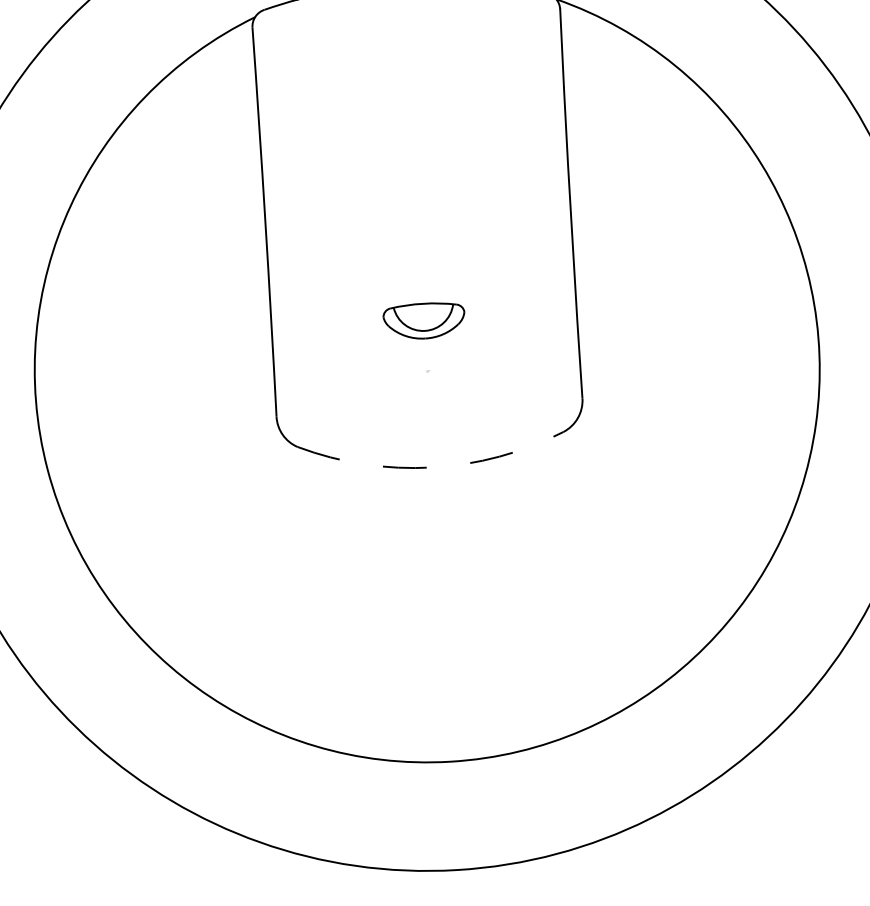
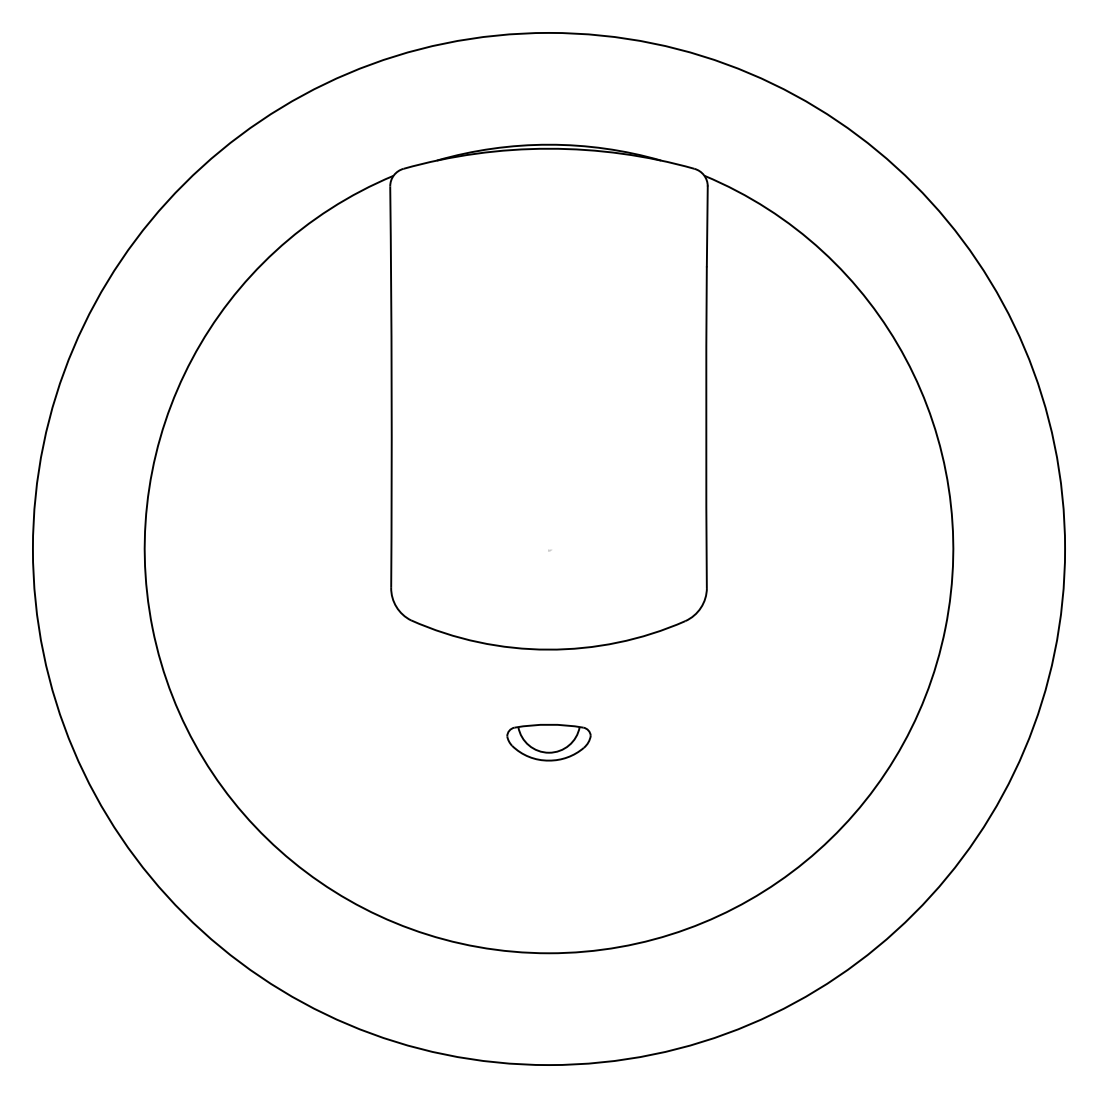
part: (423, 321) -> (548, 742), moved
arc: (432, 467) -> (548, 649), dashed -> solid

